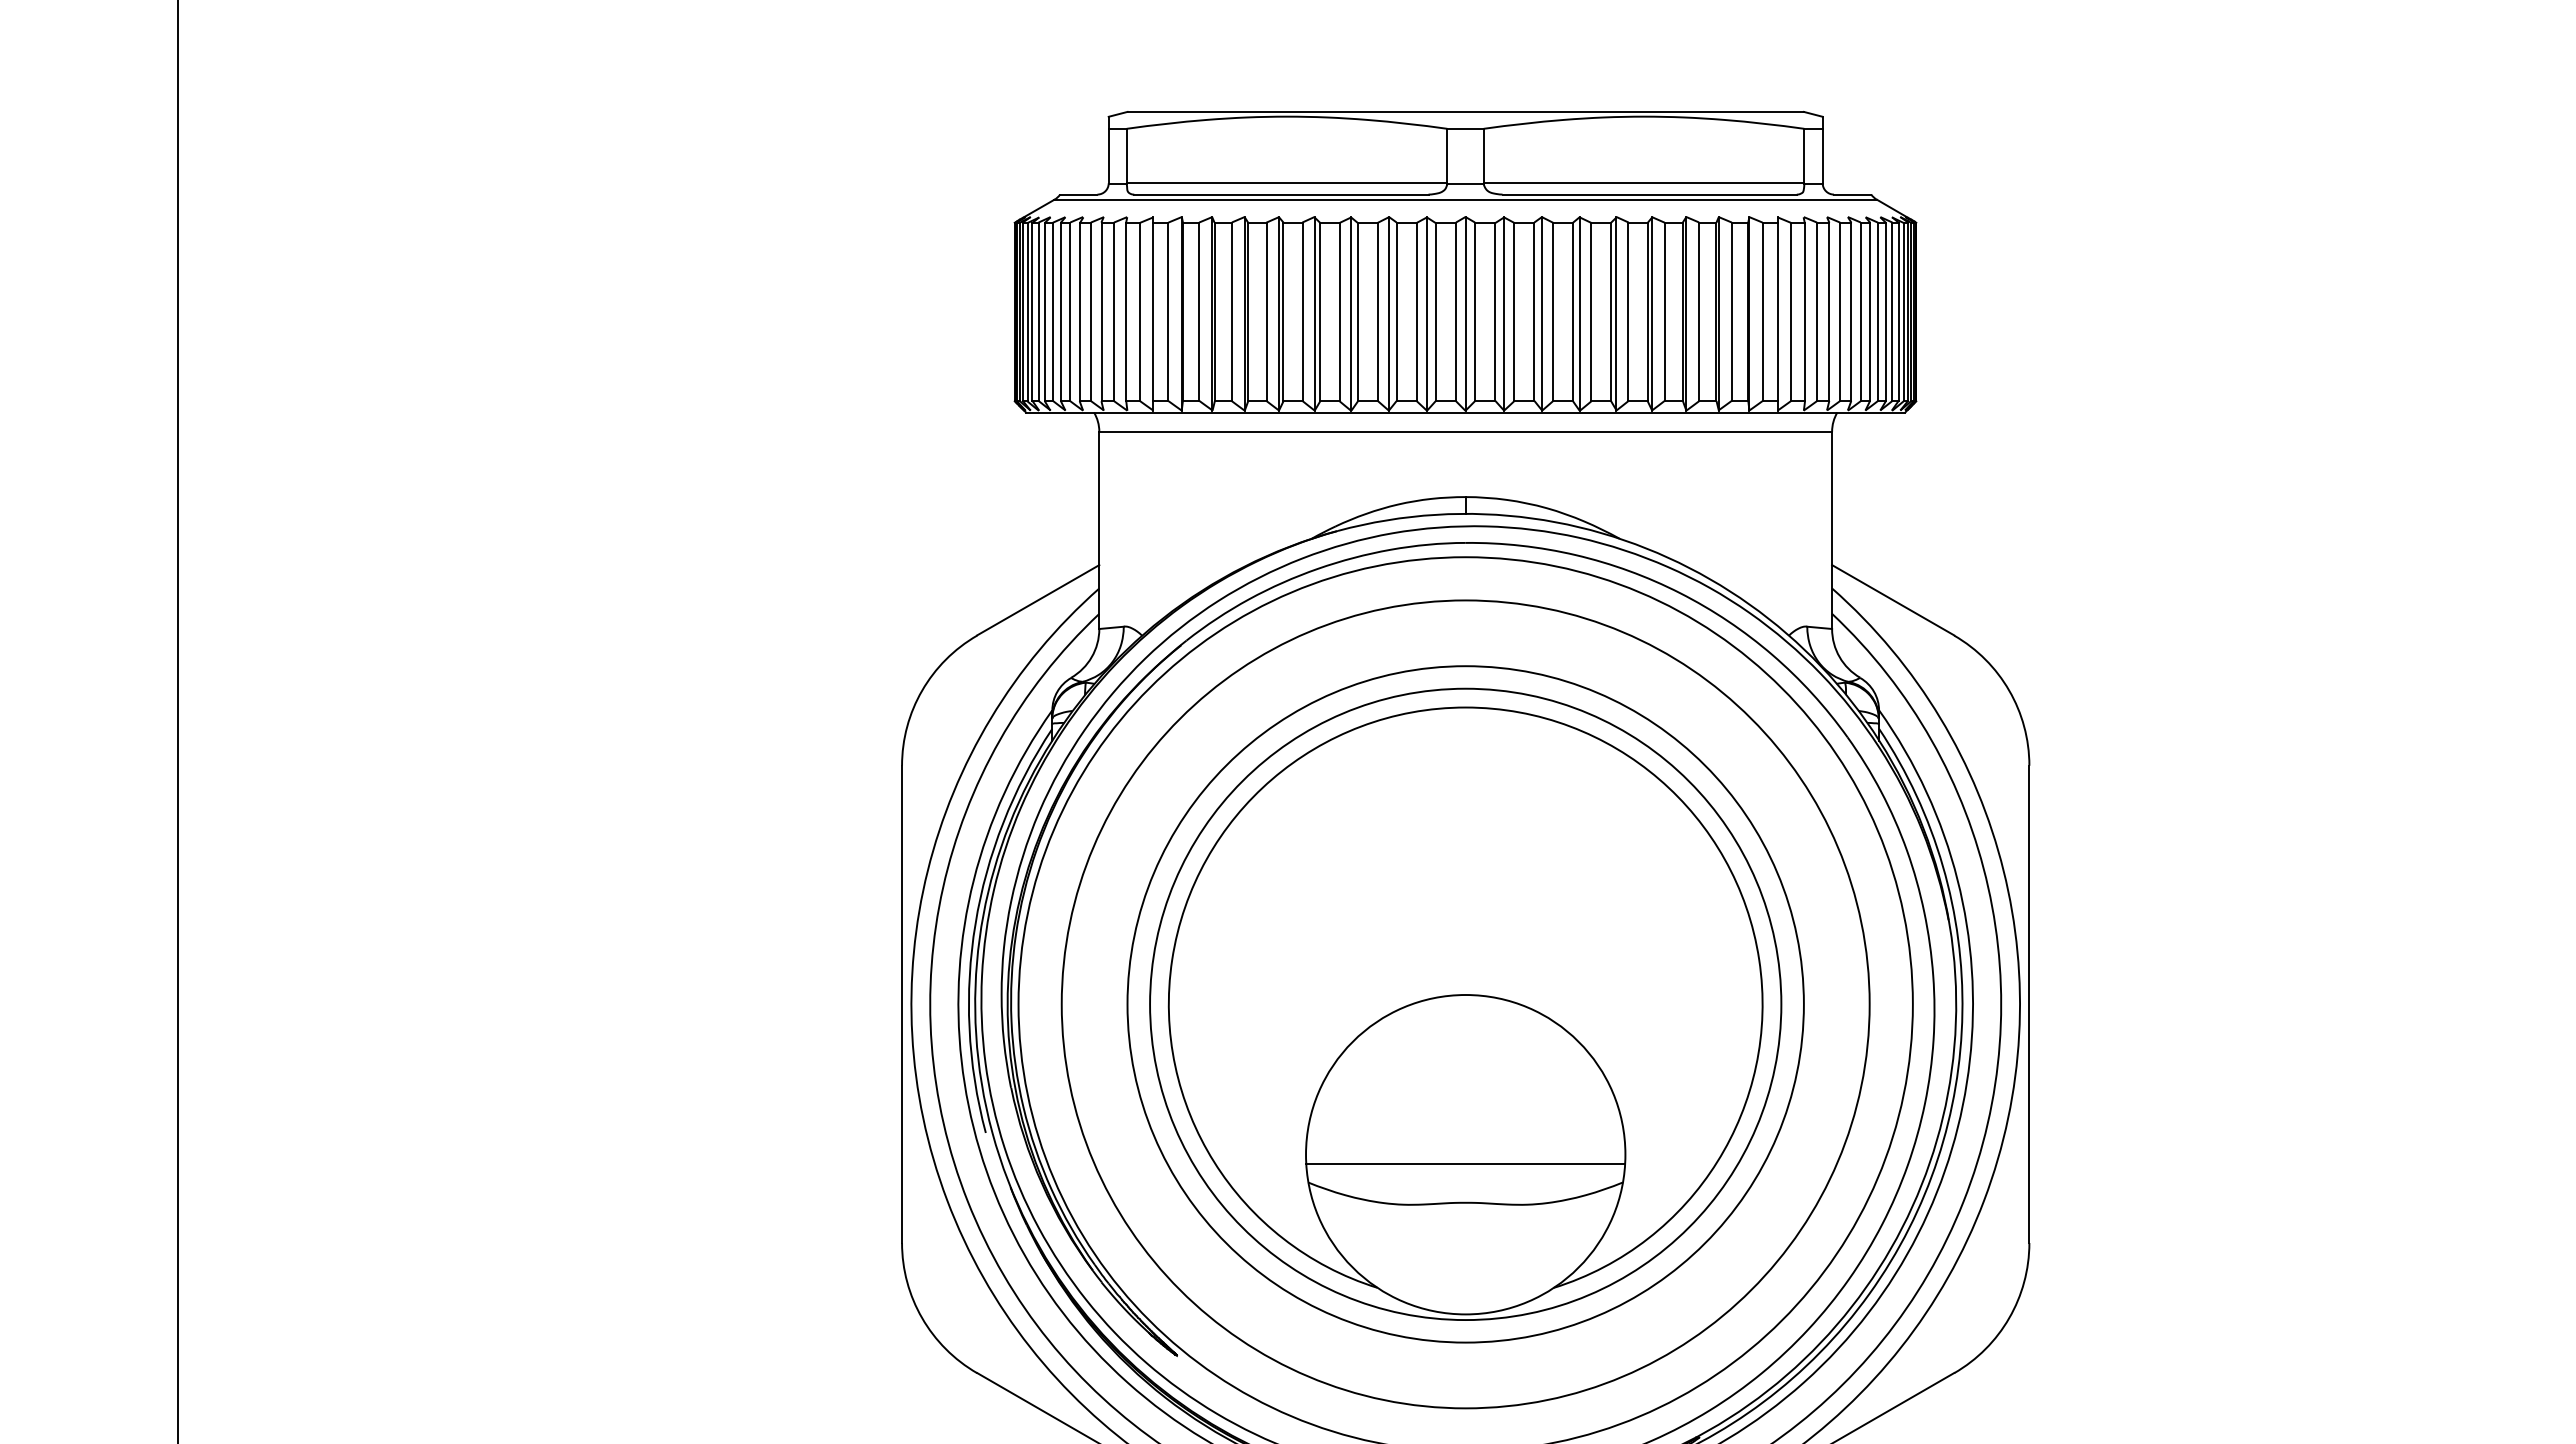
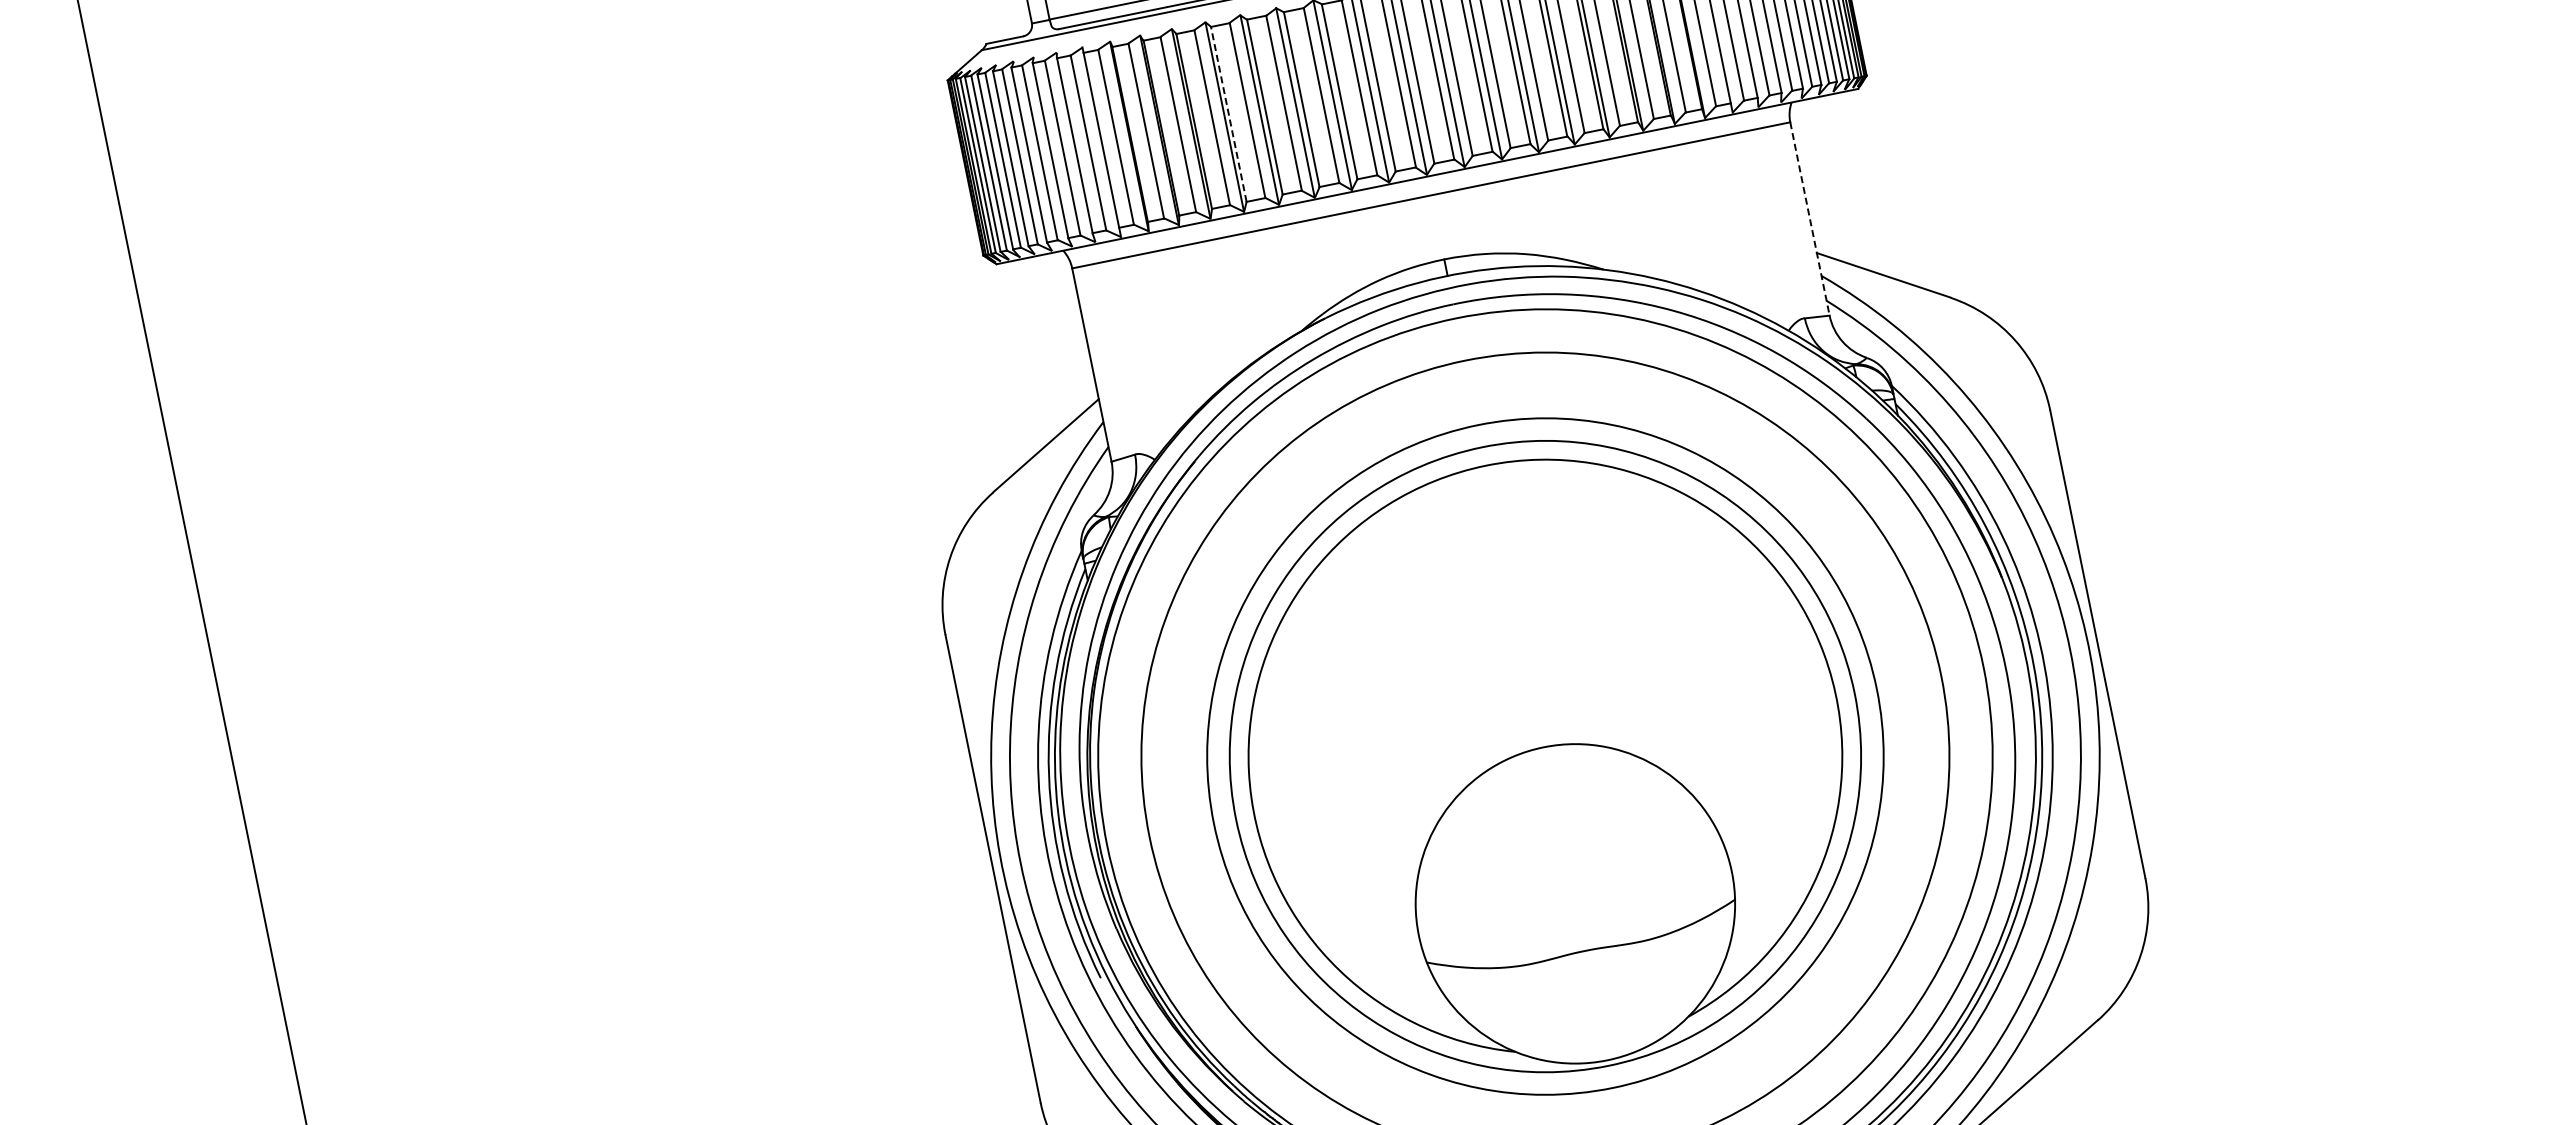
line: (1283, 311) -> (1228, 113), solid -> dashed
line: (1832, 530) -> (1810, 219), solid -> dashed
line: (1465, 1164) -> (1577, 913), removed

